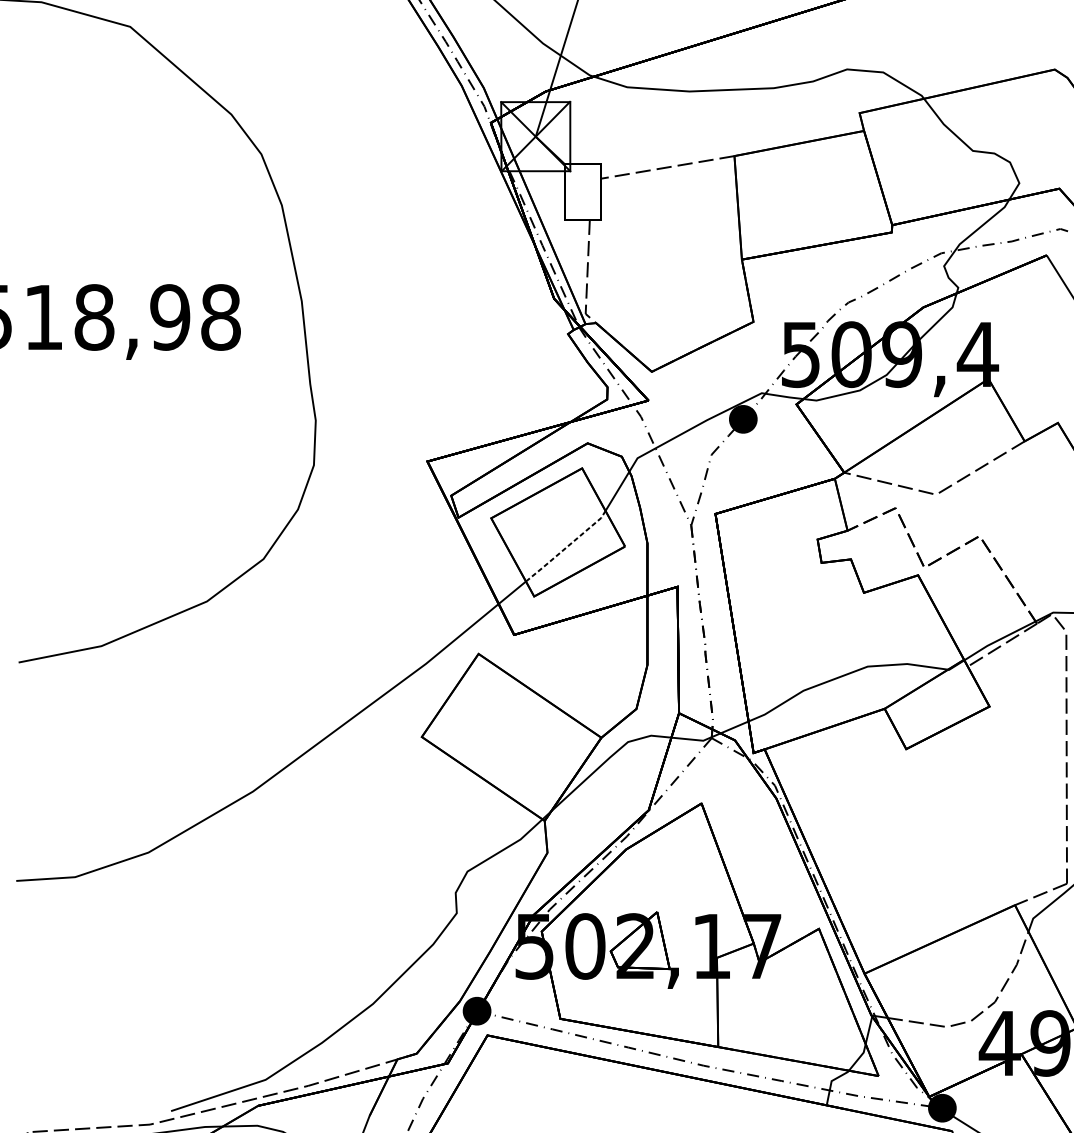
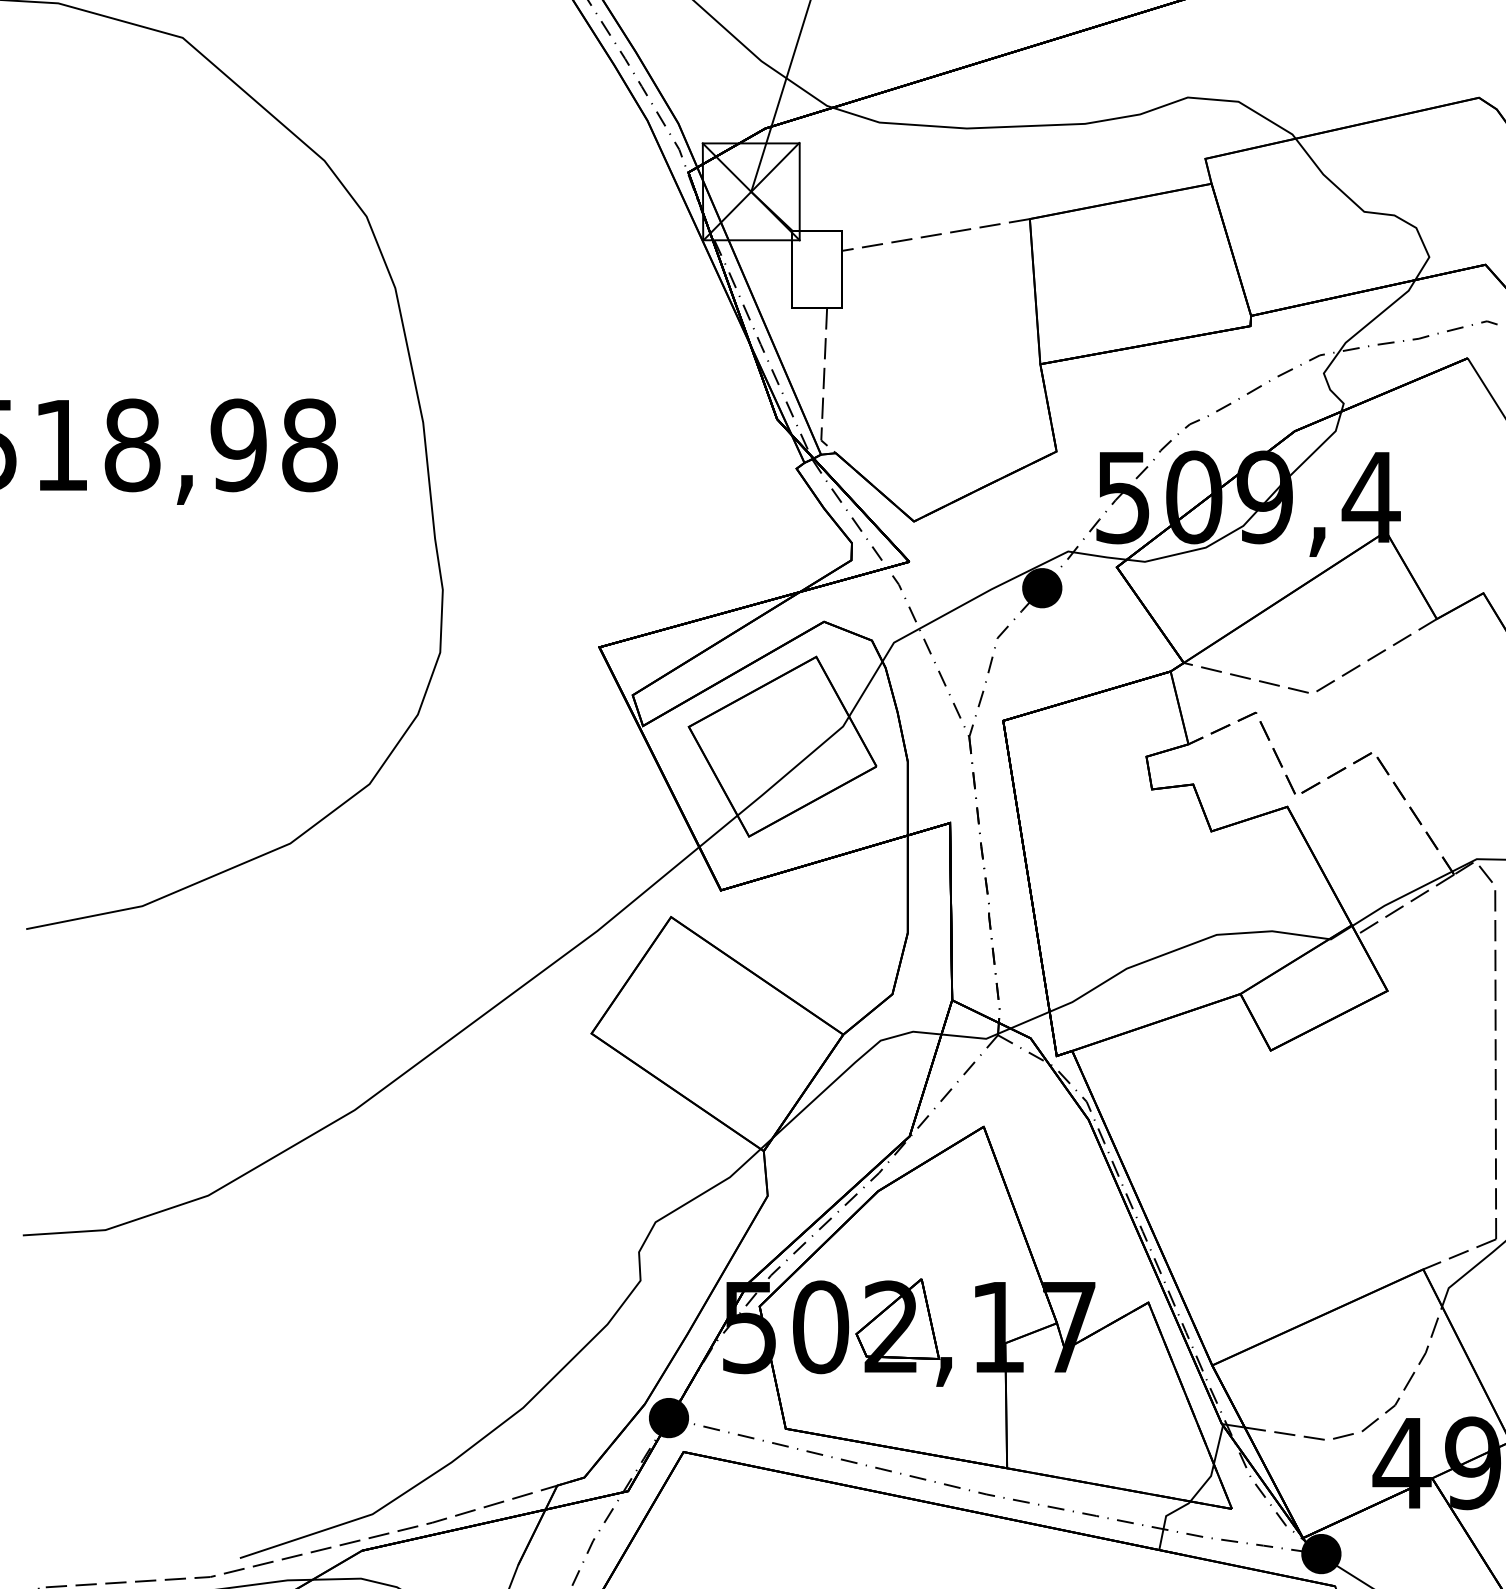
line: (567, 546) -> (795, 766), dashed -> solid

